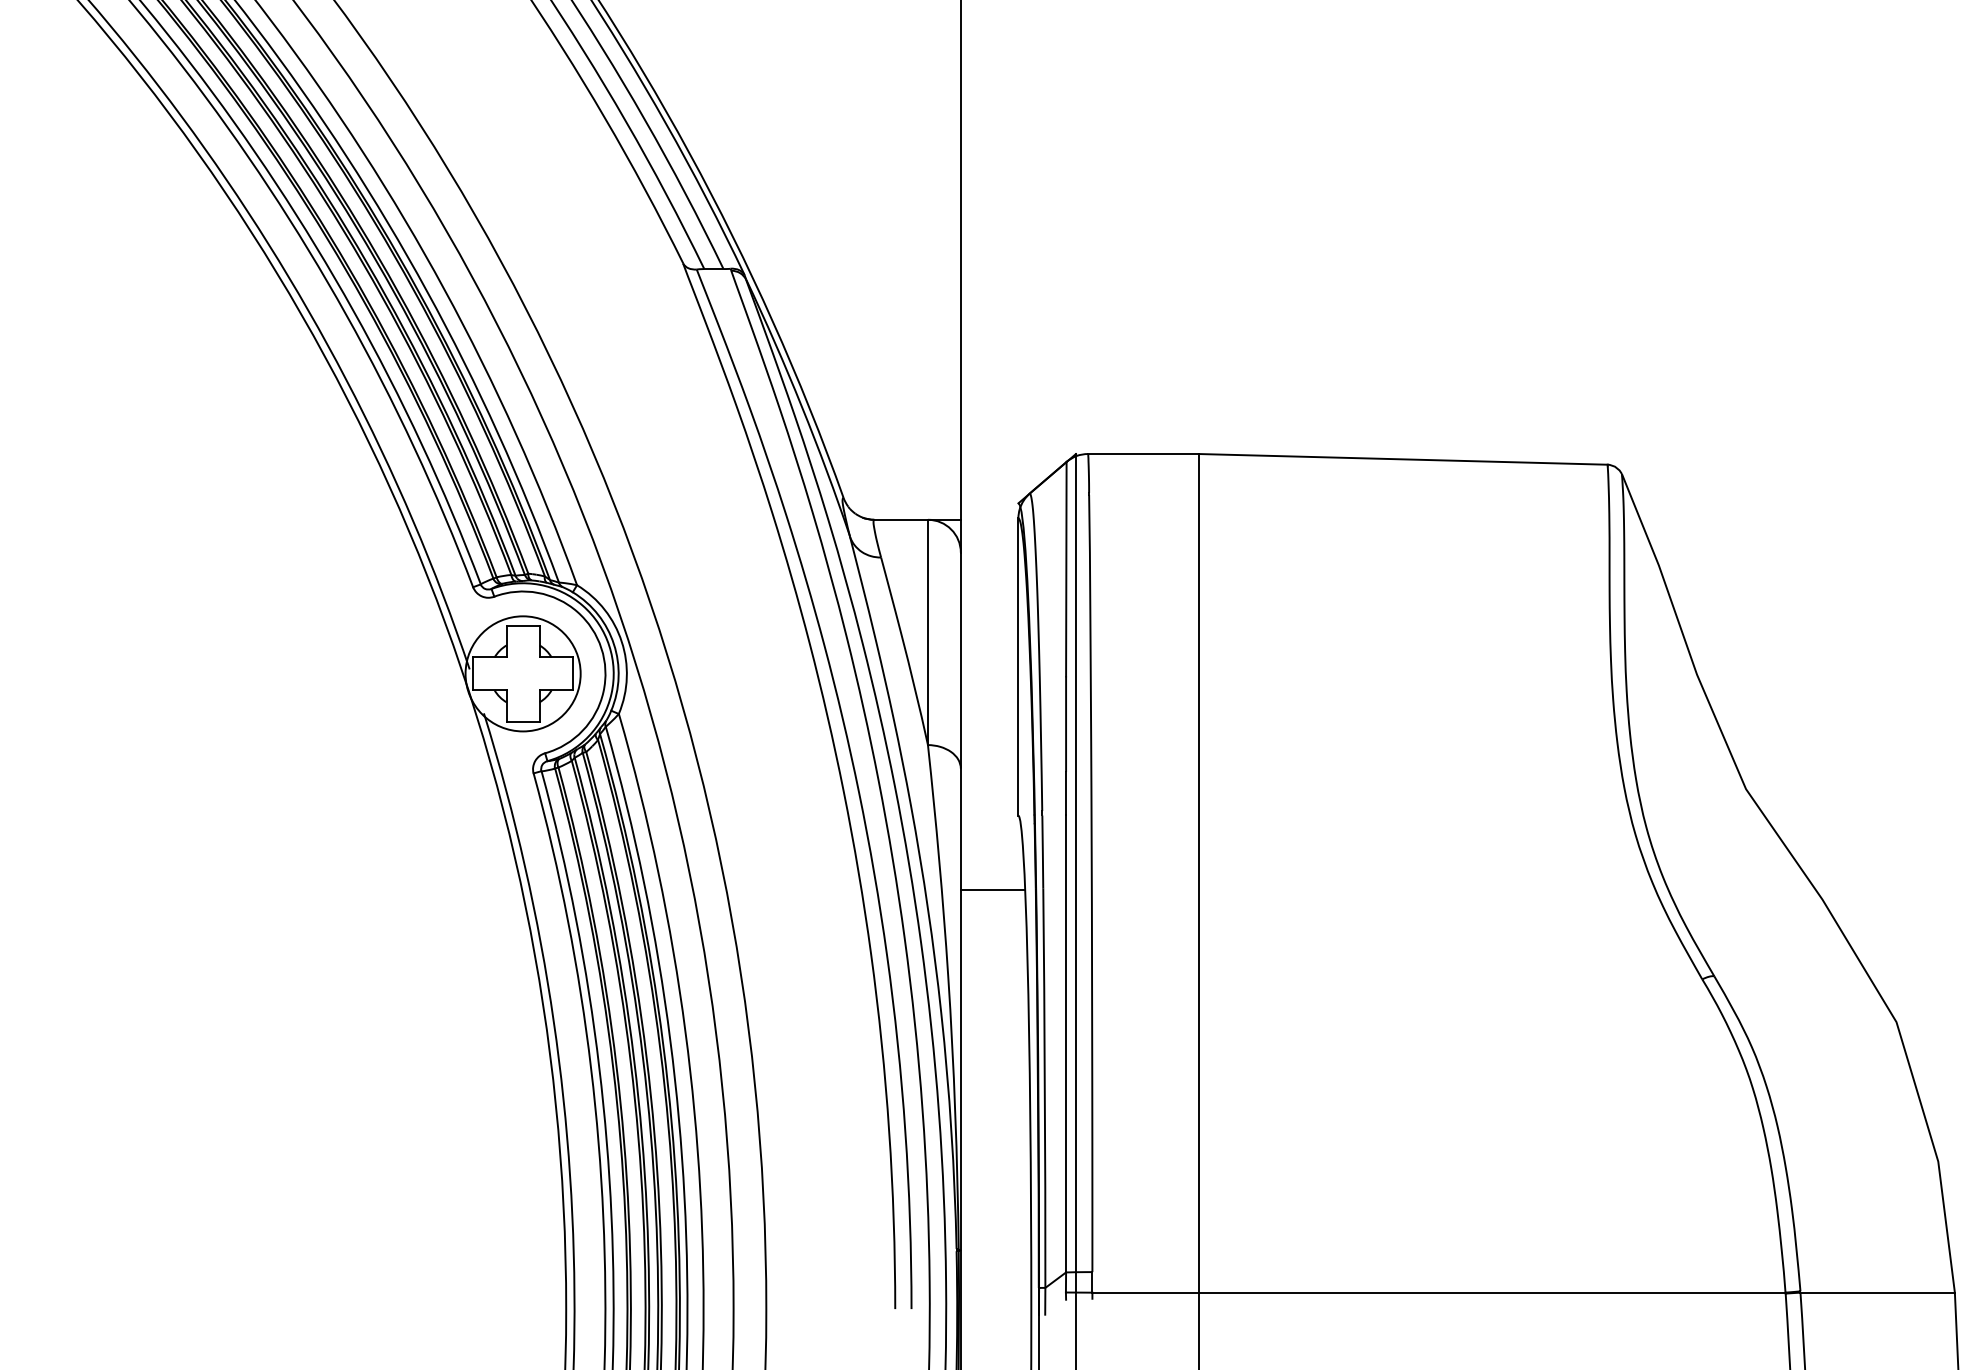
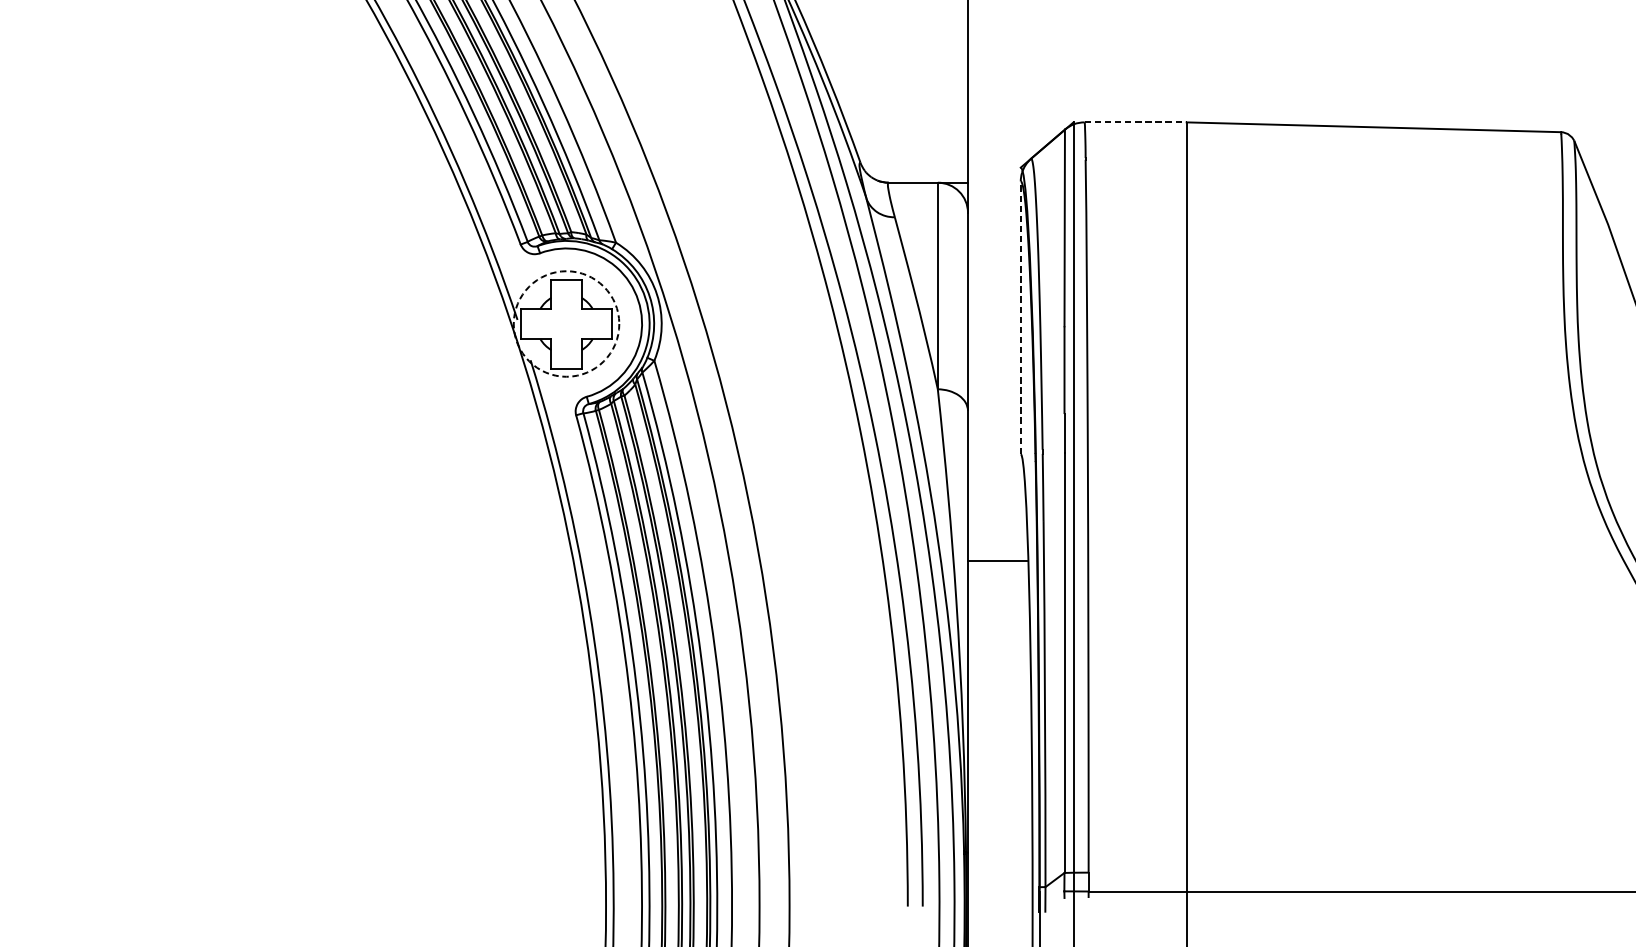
line: (1143, 454) -> (1135, 122), solid -> dashed
line: (1018, 667) -> (1020, 318), solid -> dashed
circle: (522, 673) -> (565, 323), solid -> dashed
line: (992, 889) -> (997, 561), moved

